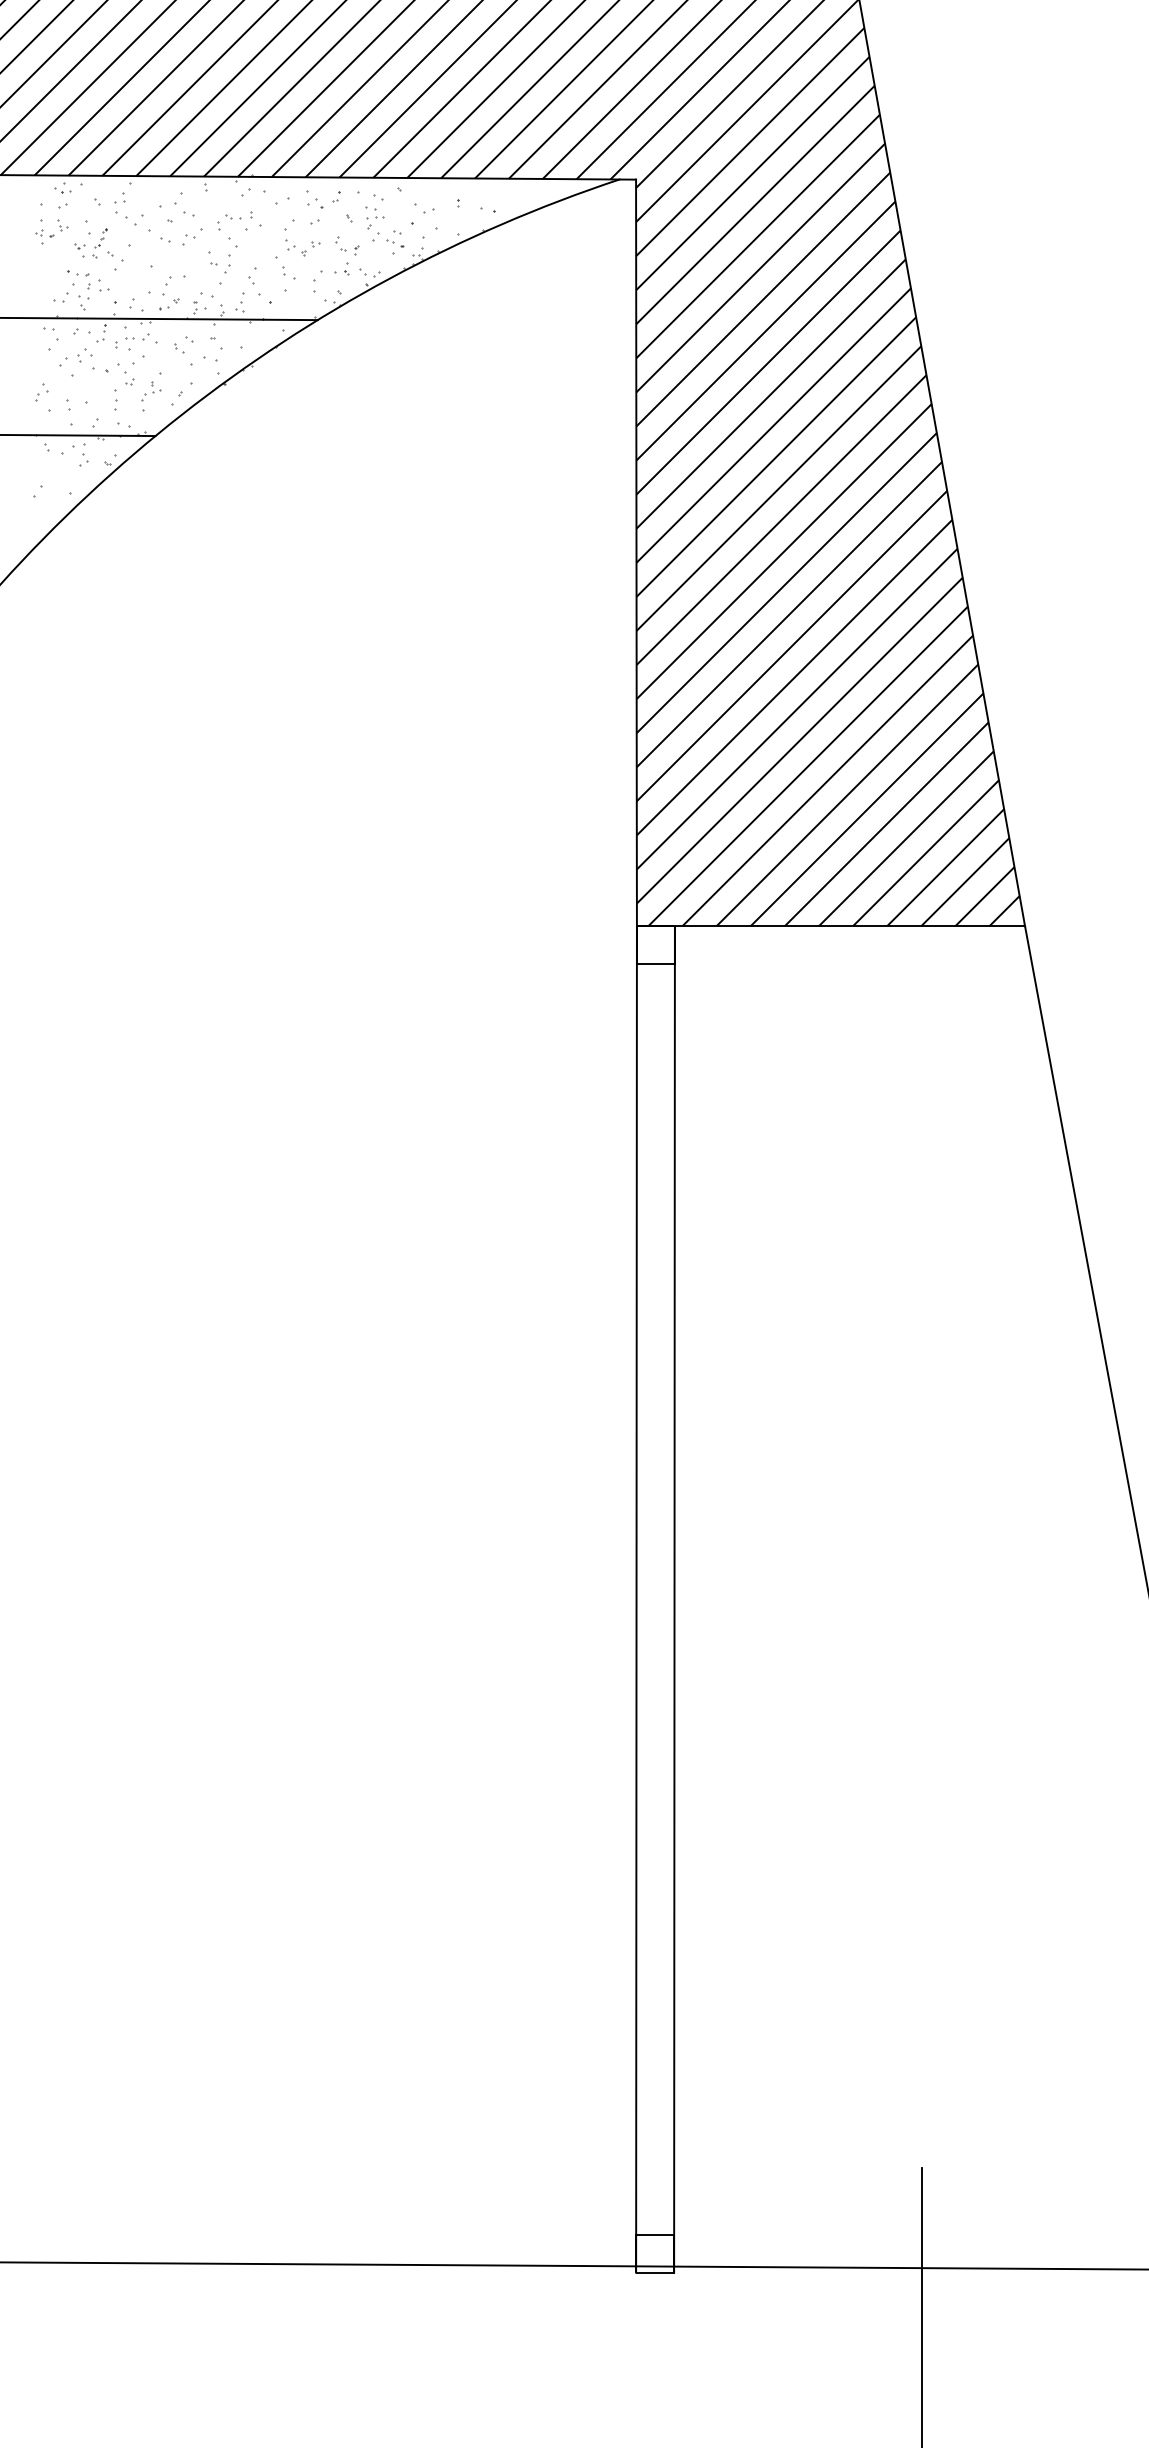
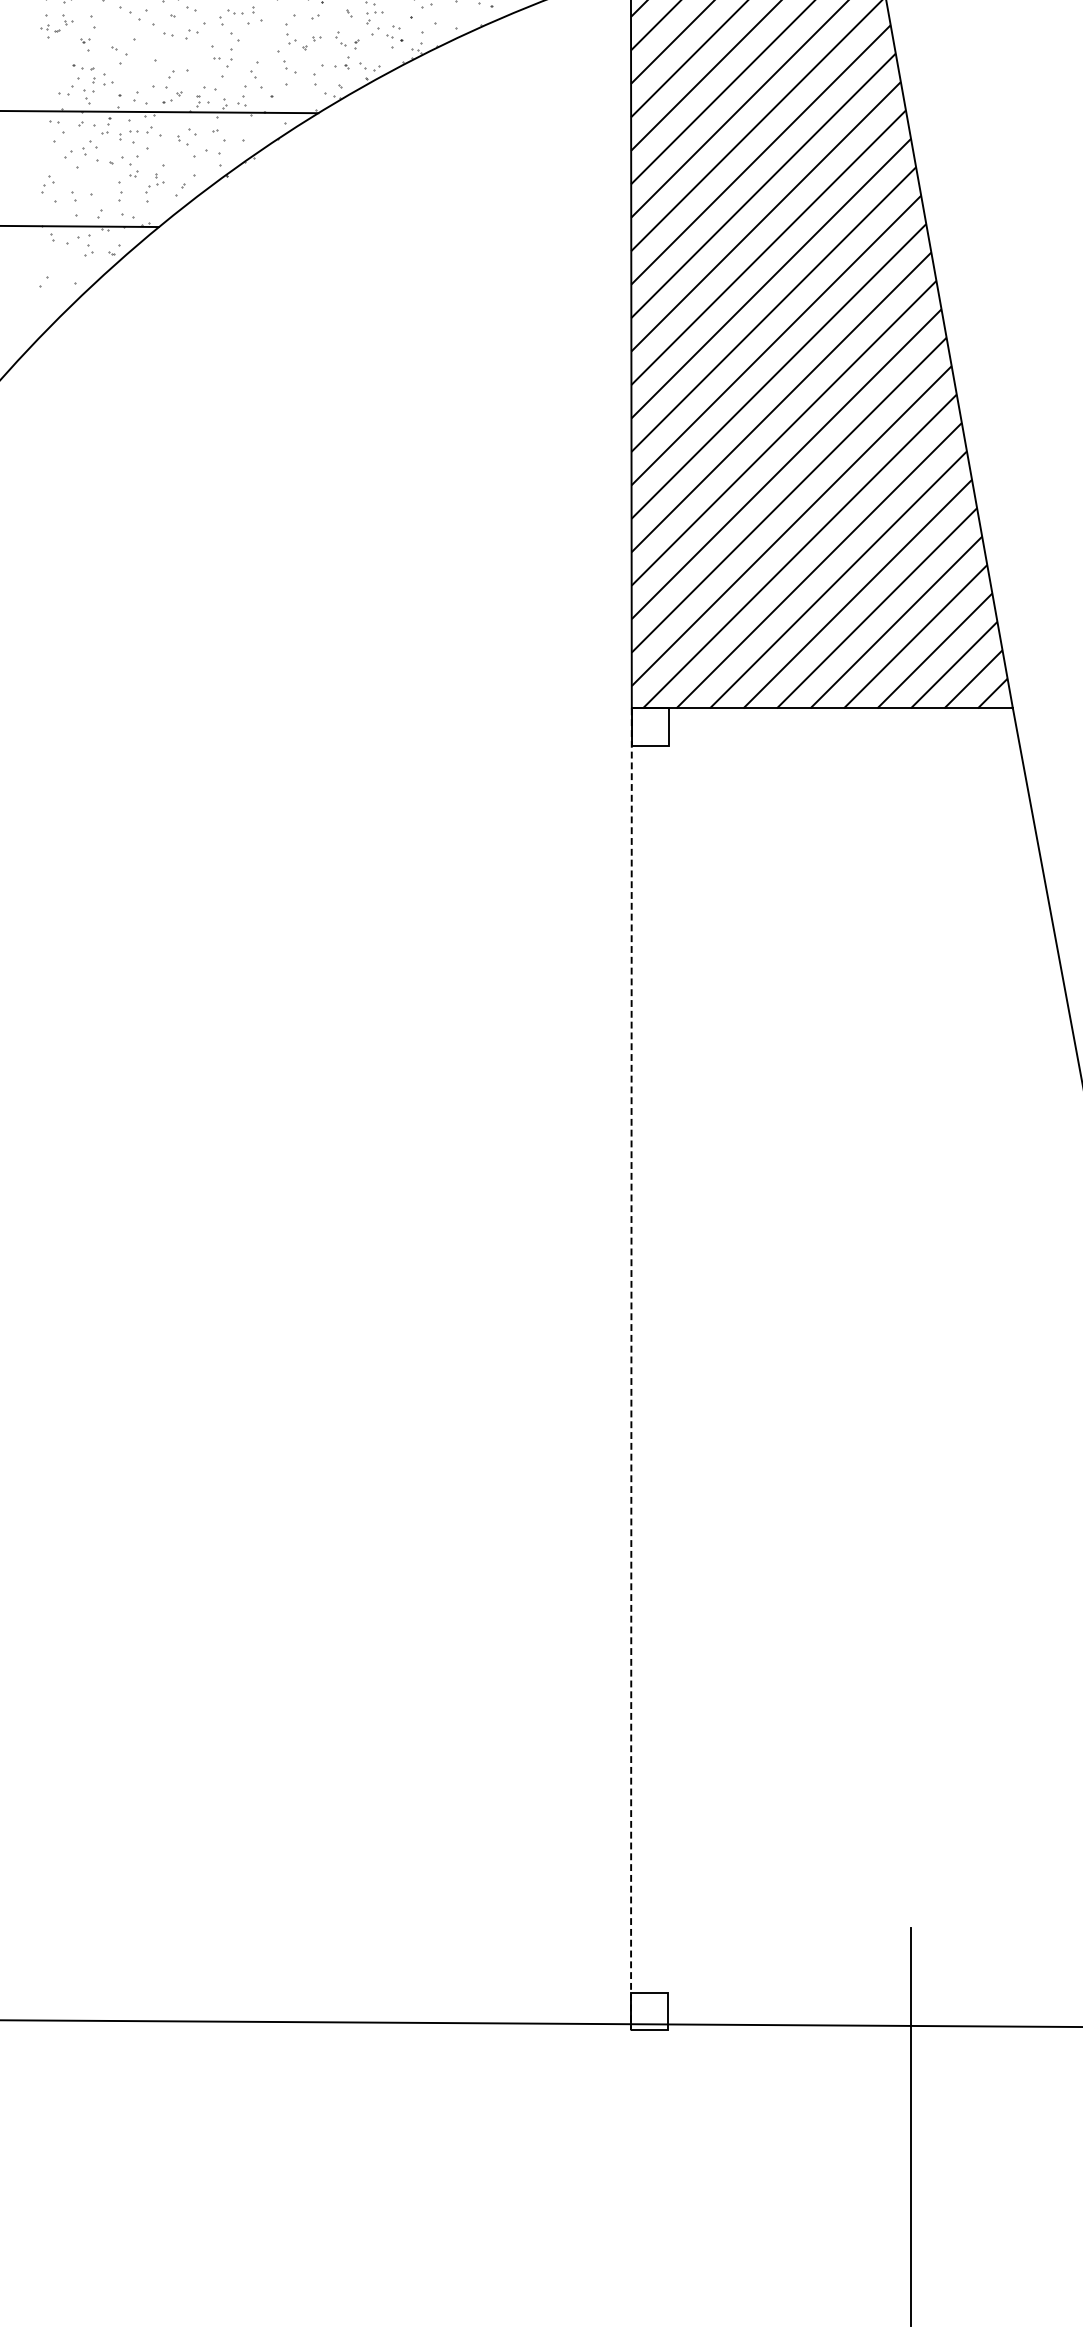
part: (99, 243) -> (104, 37), removed
line: (674, 1599) -> (668, 1369), removed
line: (636, 1600) -> (631, 1370), solid -> dashed

